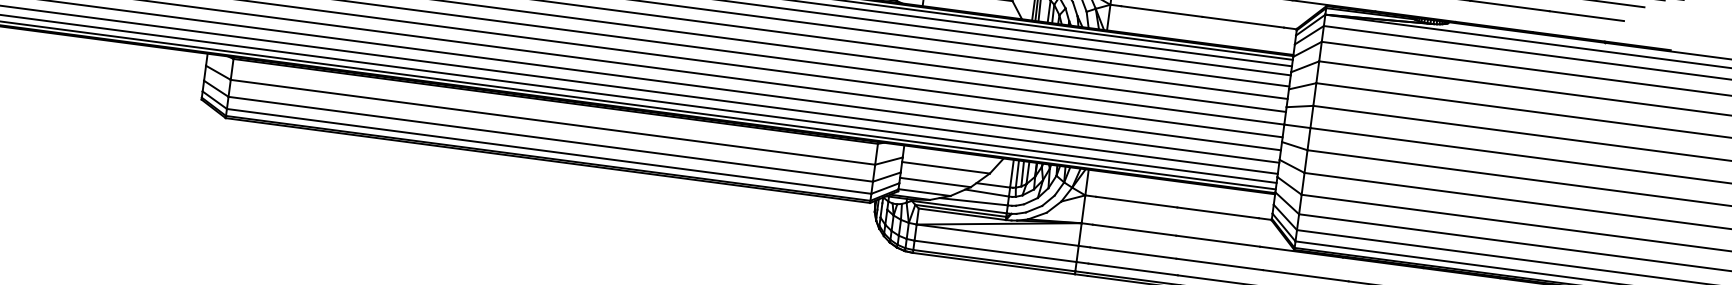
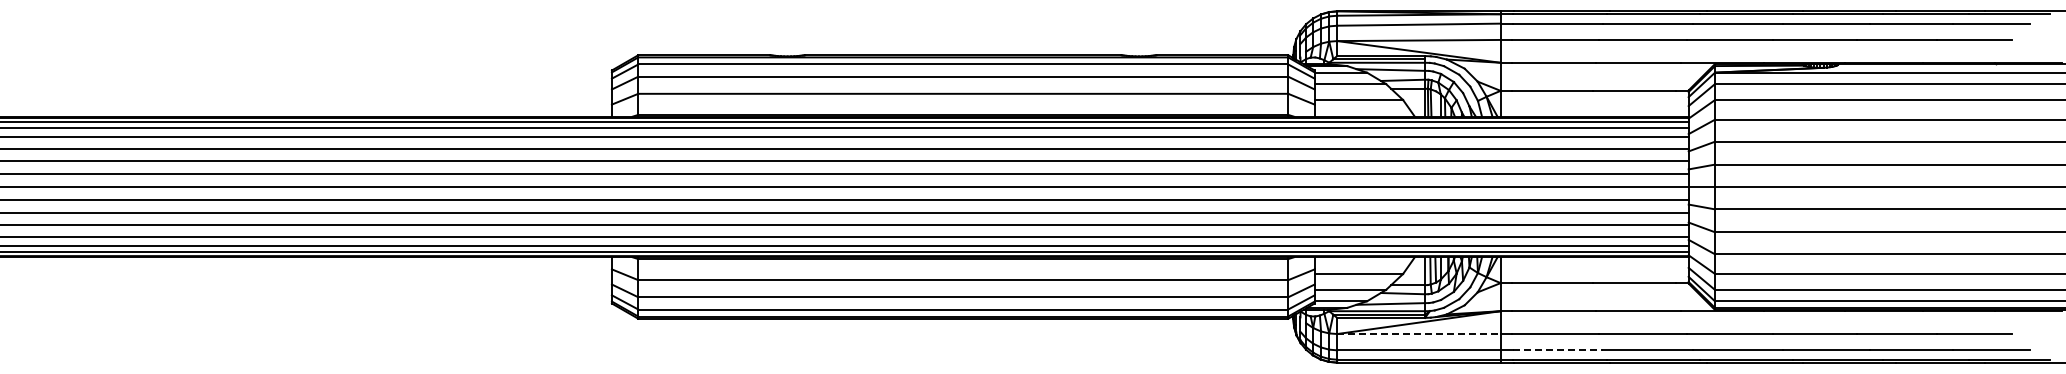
line: (997, 235) -> (1418, 334), solid -> dashed
line: (1133, 269) -> (1558, 350), solid -> dashed

